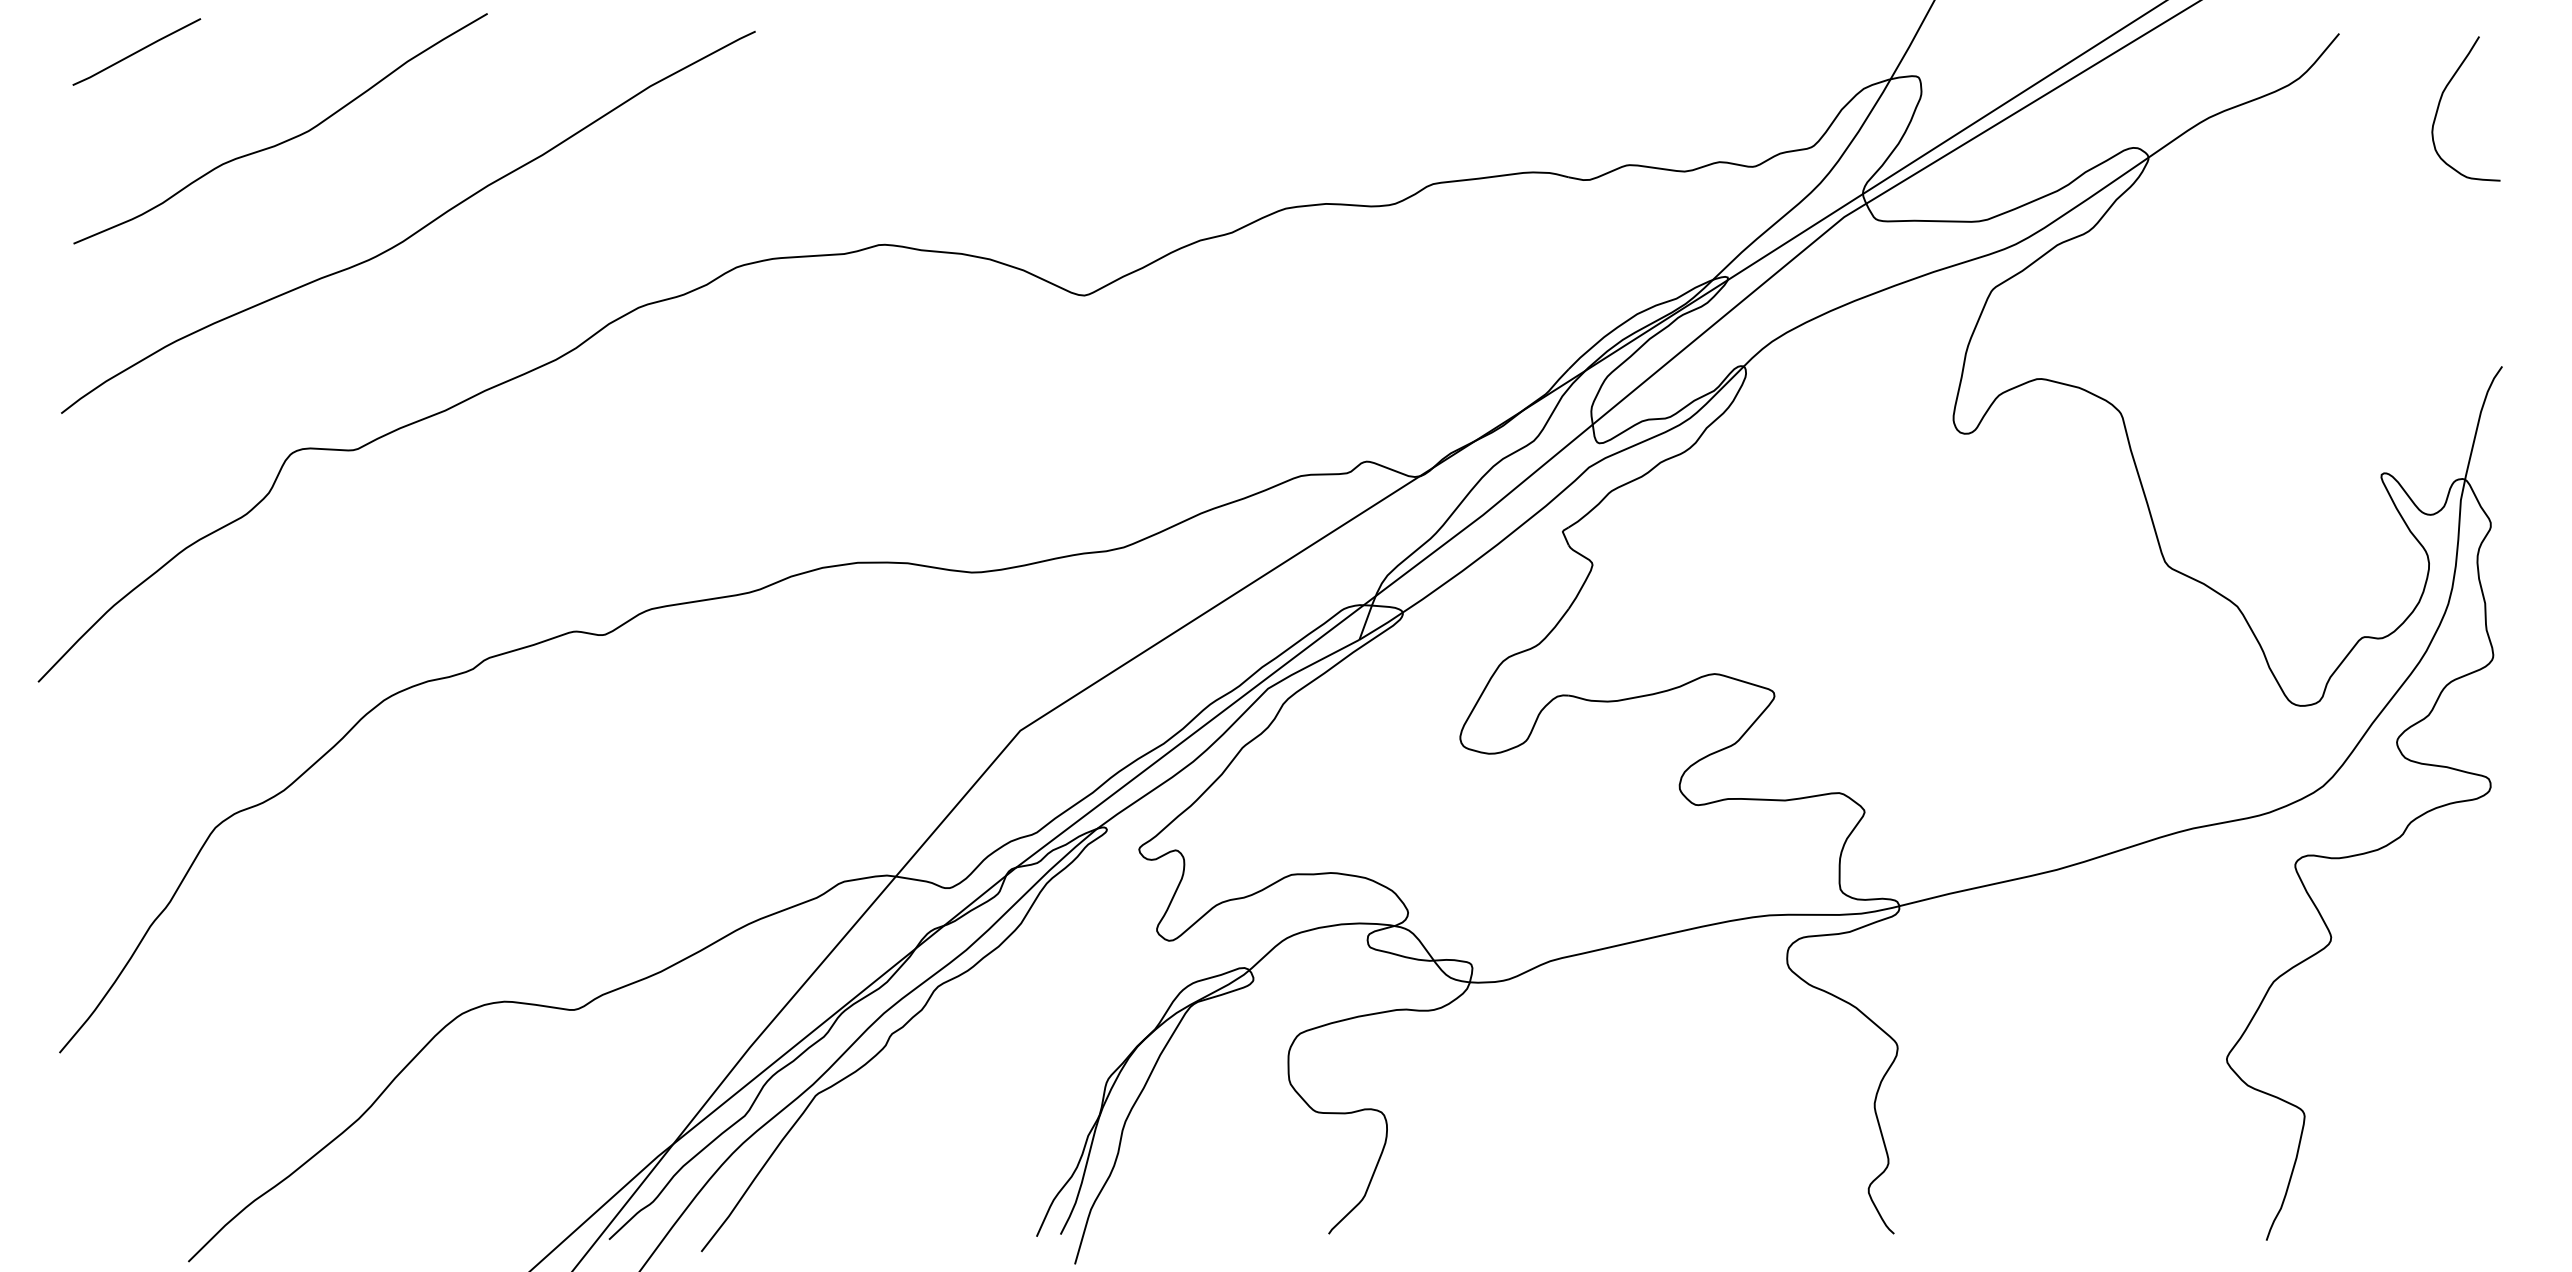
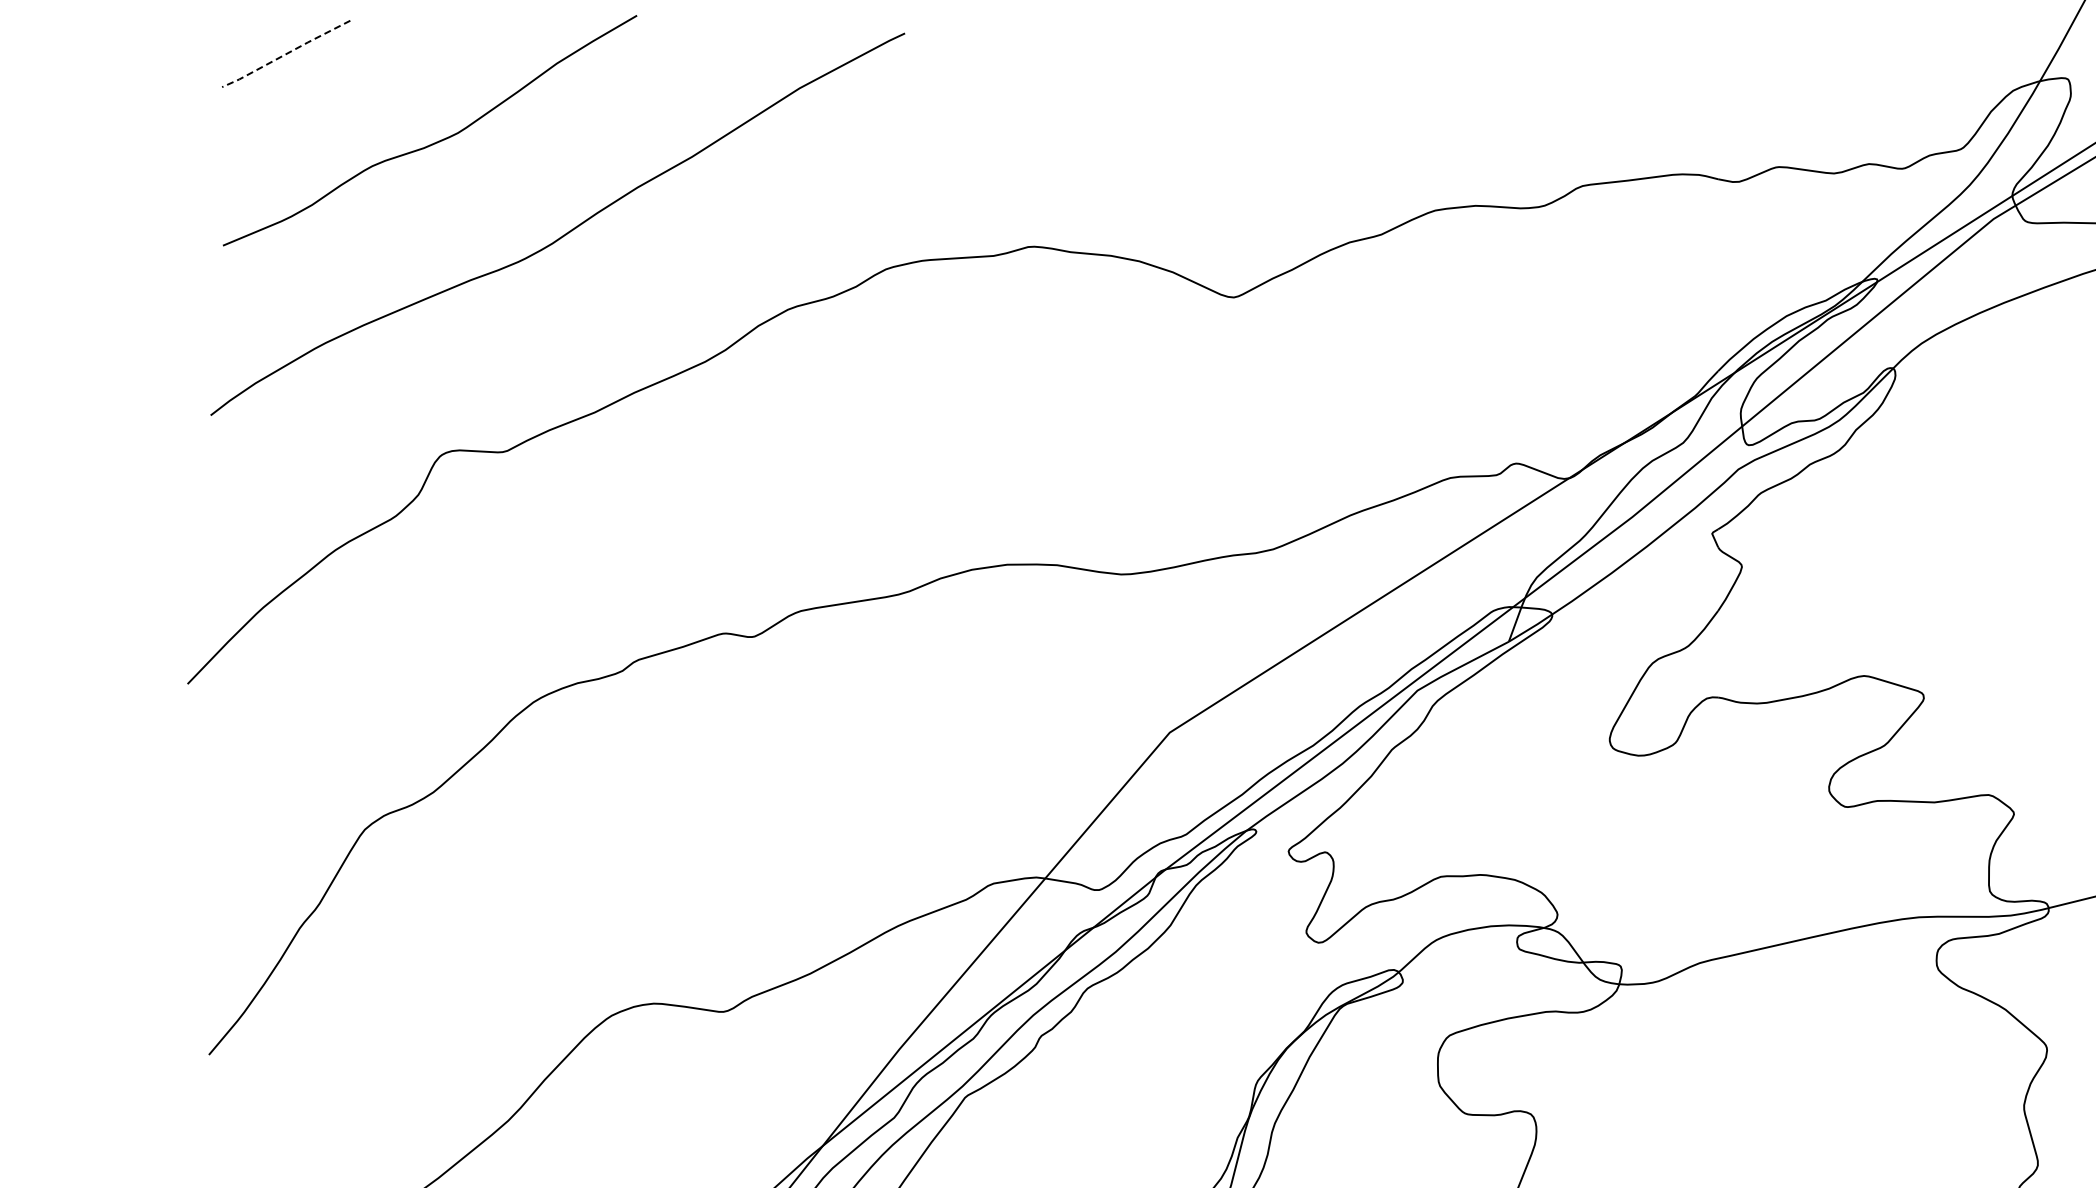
line: (136, 52) -> (285, 54), solid -> dashed

